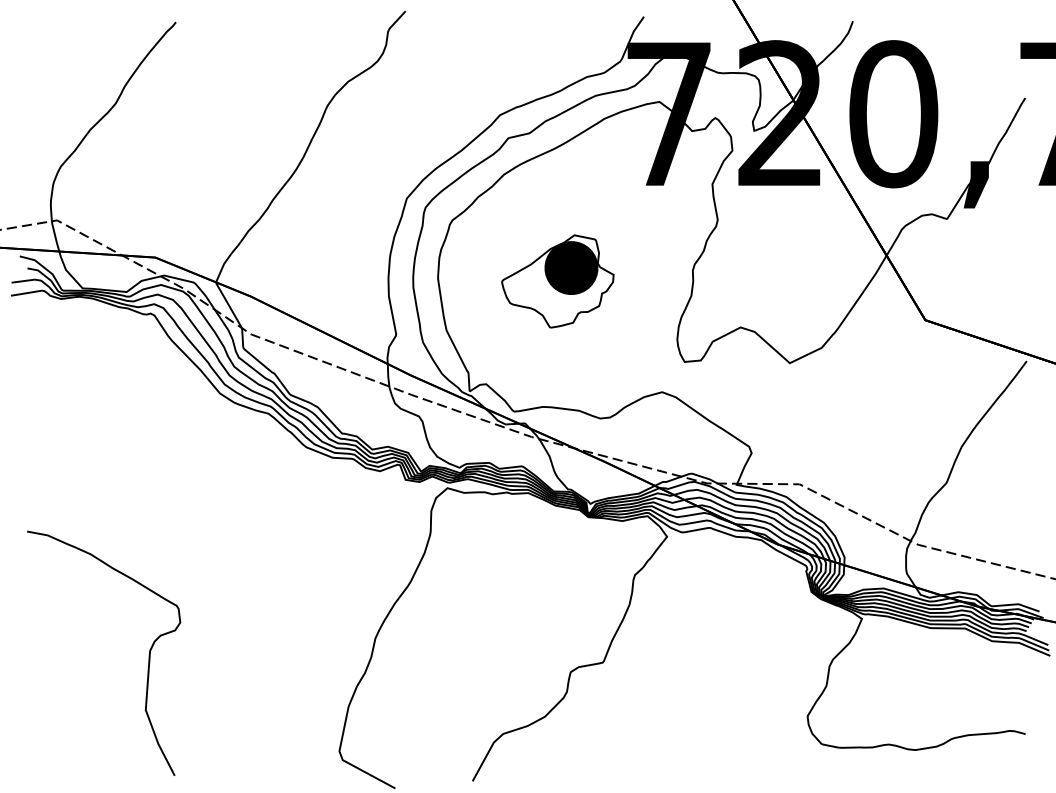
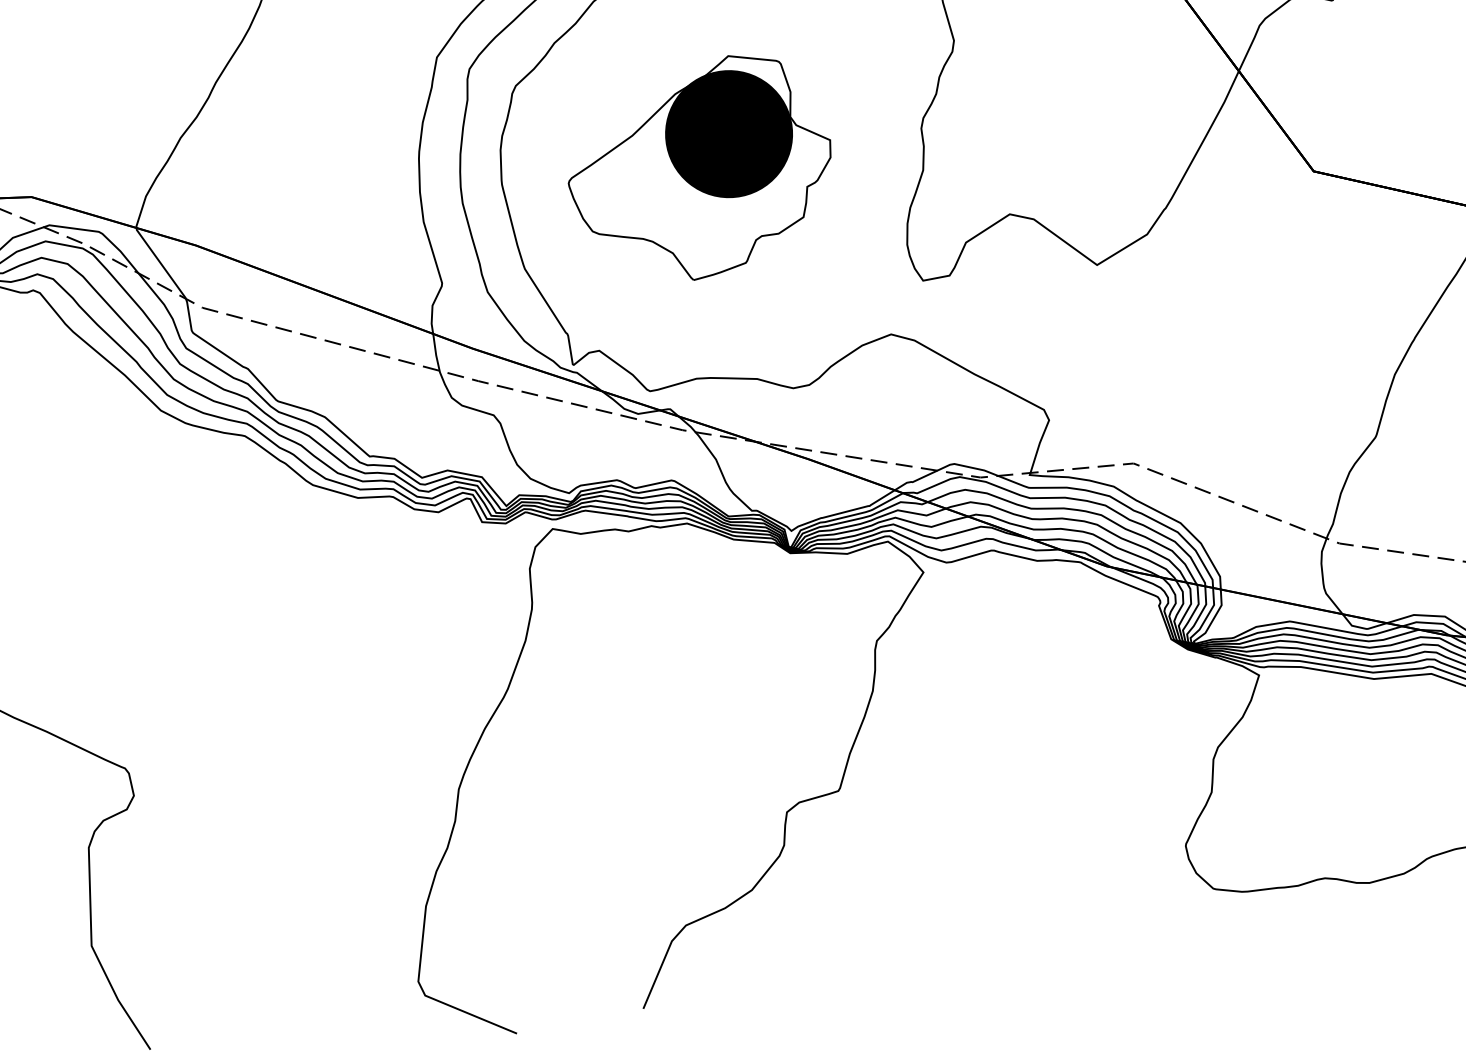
part: (557, 281) -> (699, 169), size x1.43

